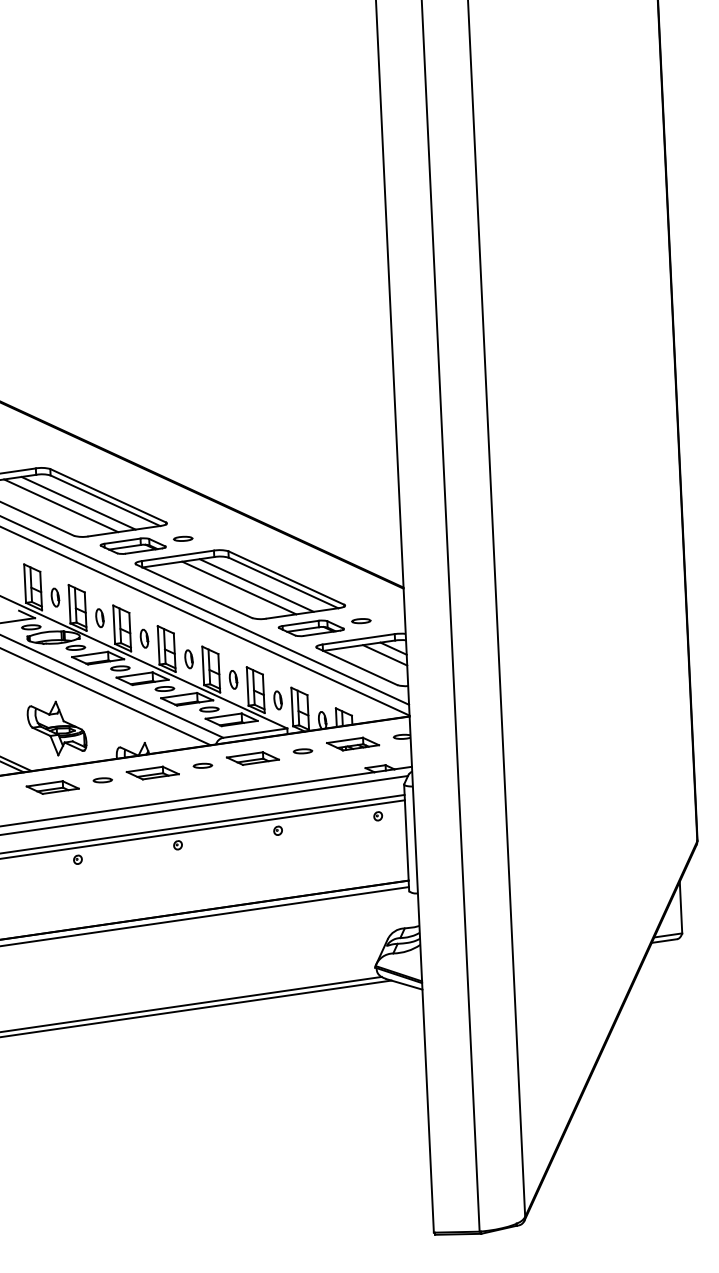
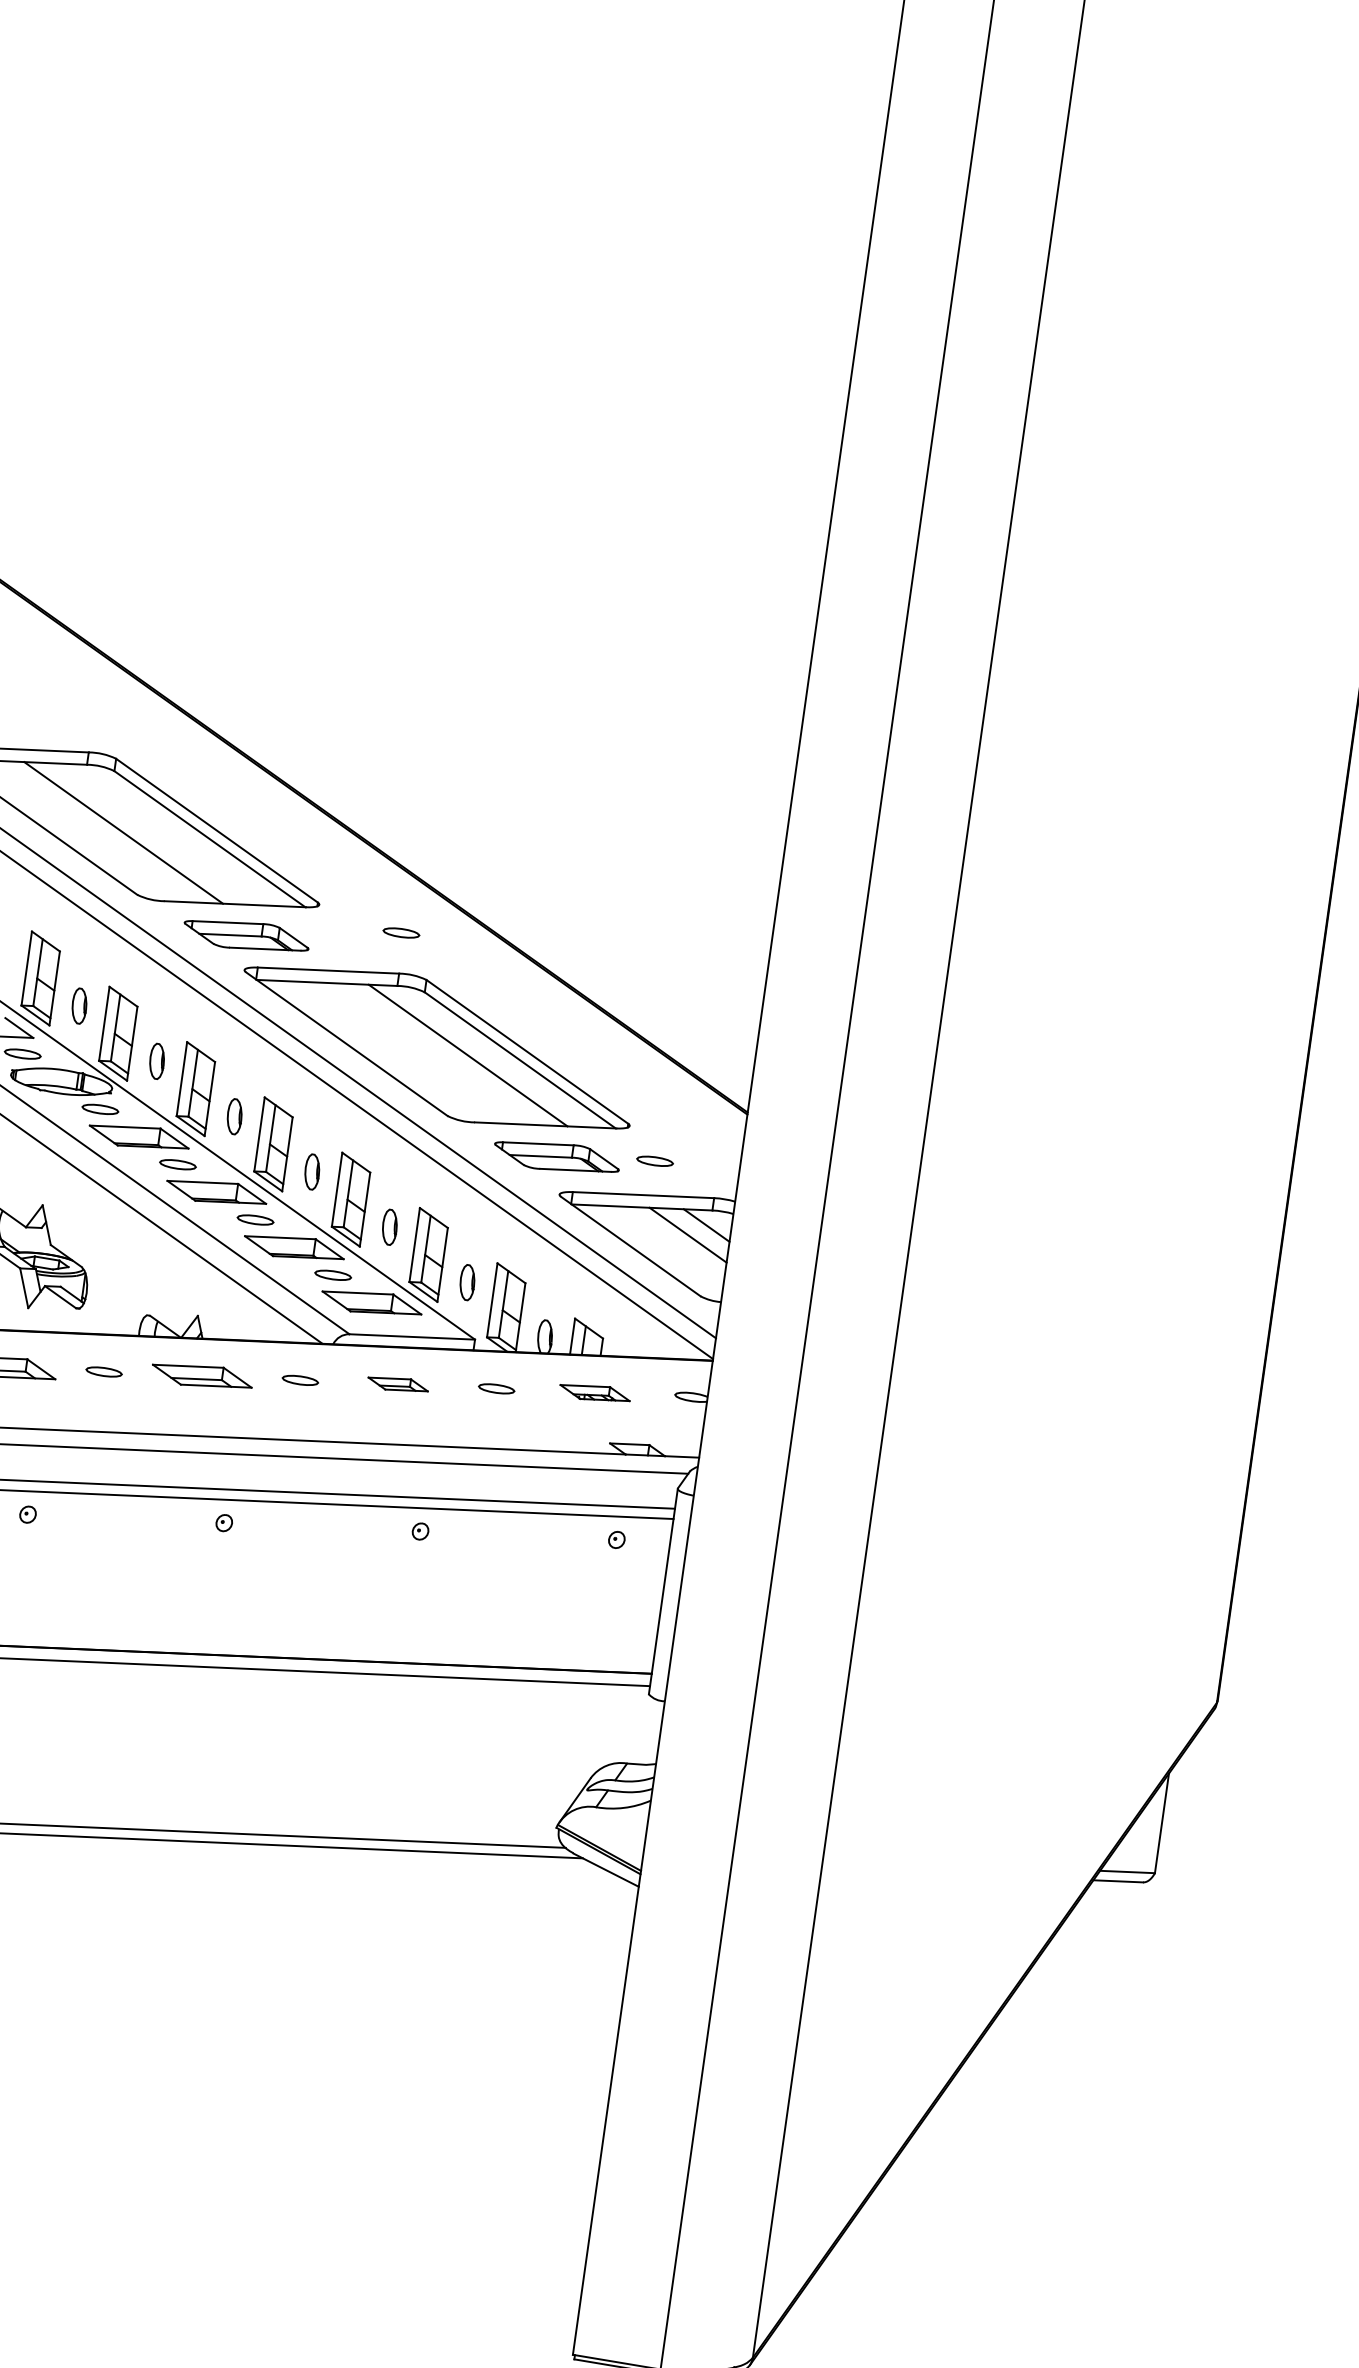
line: (78, 502) -> (157, 832), removed
part: (182, 538) -> (400, 931), moved
line: (239, 587) -> (434, 1053), removed
part: (353, 743) -> (595, 1392), size x0.7
part: (252, 758) -> (397, 1384), size x0.6

